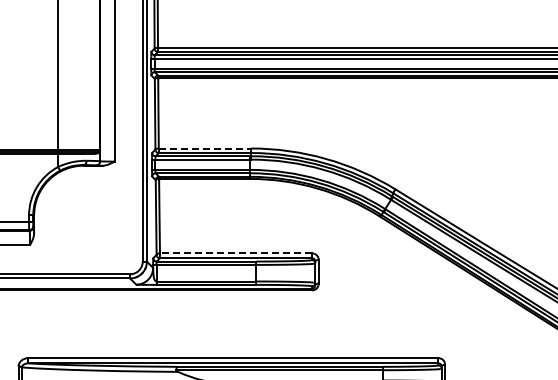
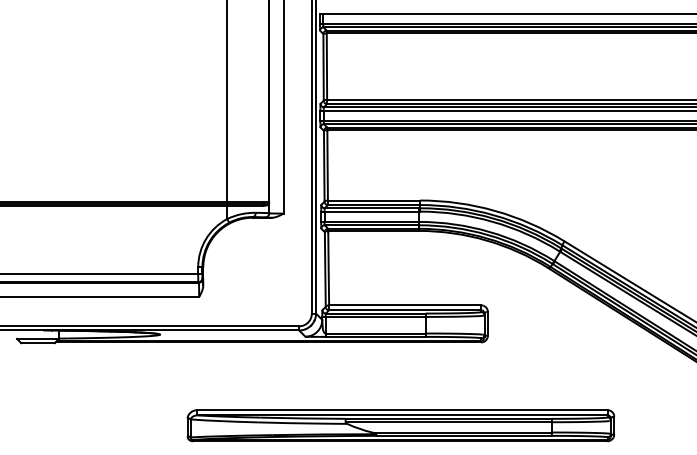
line: (205, 148) -> (374, 200), dashed -> solid
line: (235, 253) -> (404, 305), dashed -> solid

